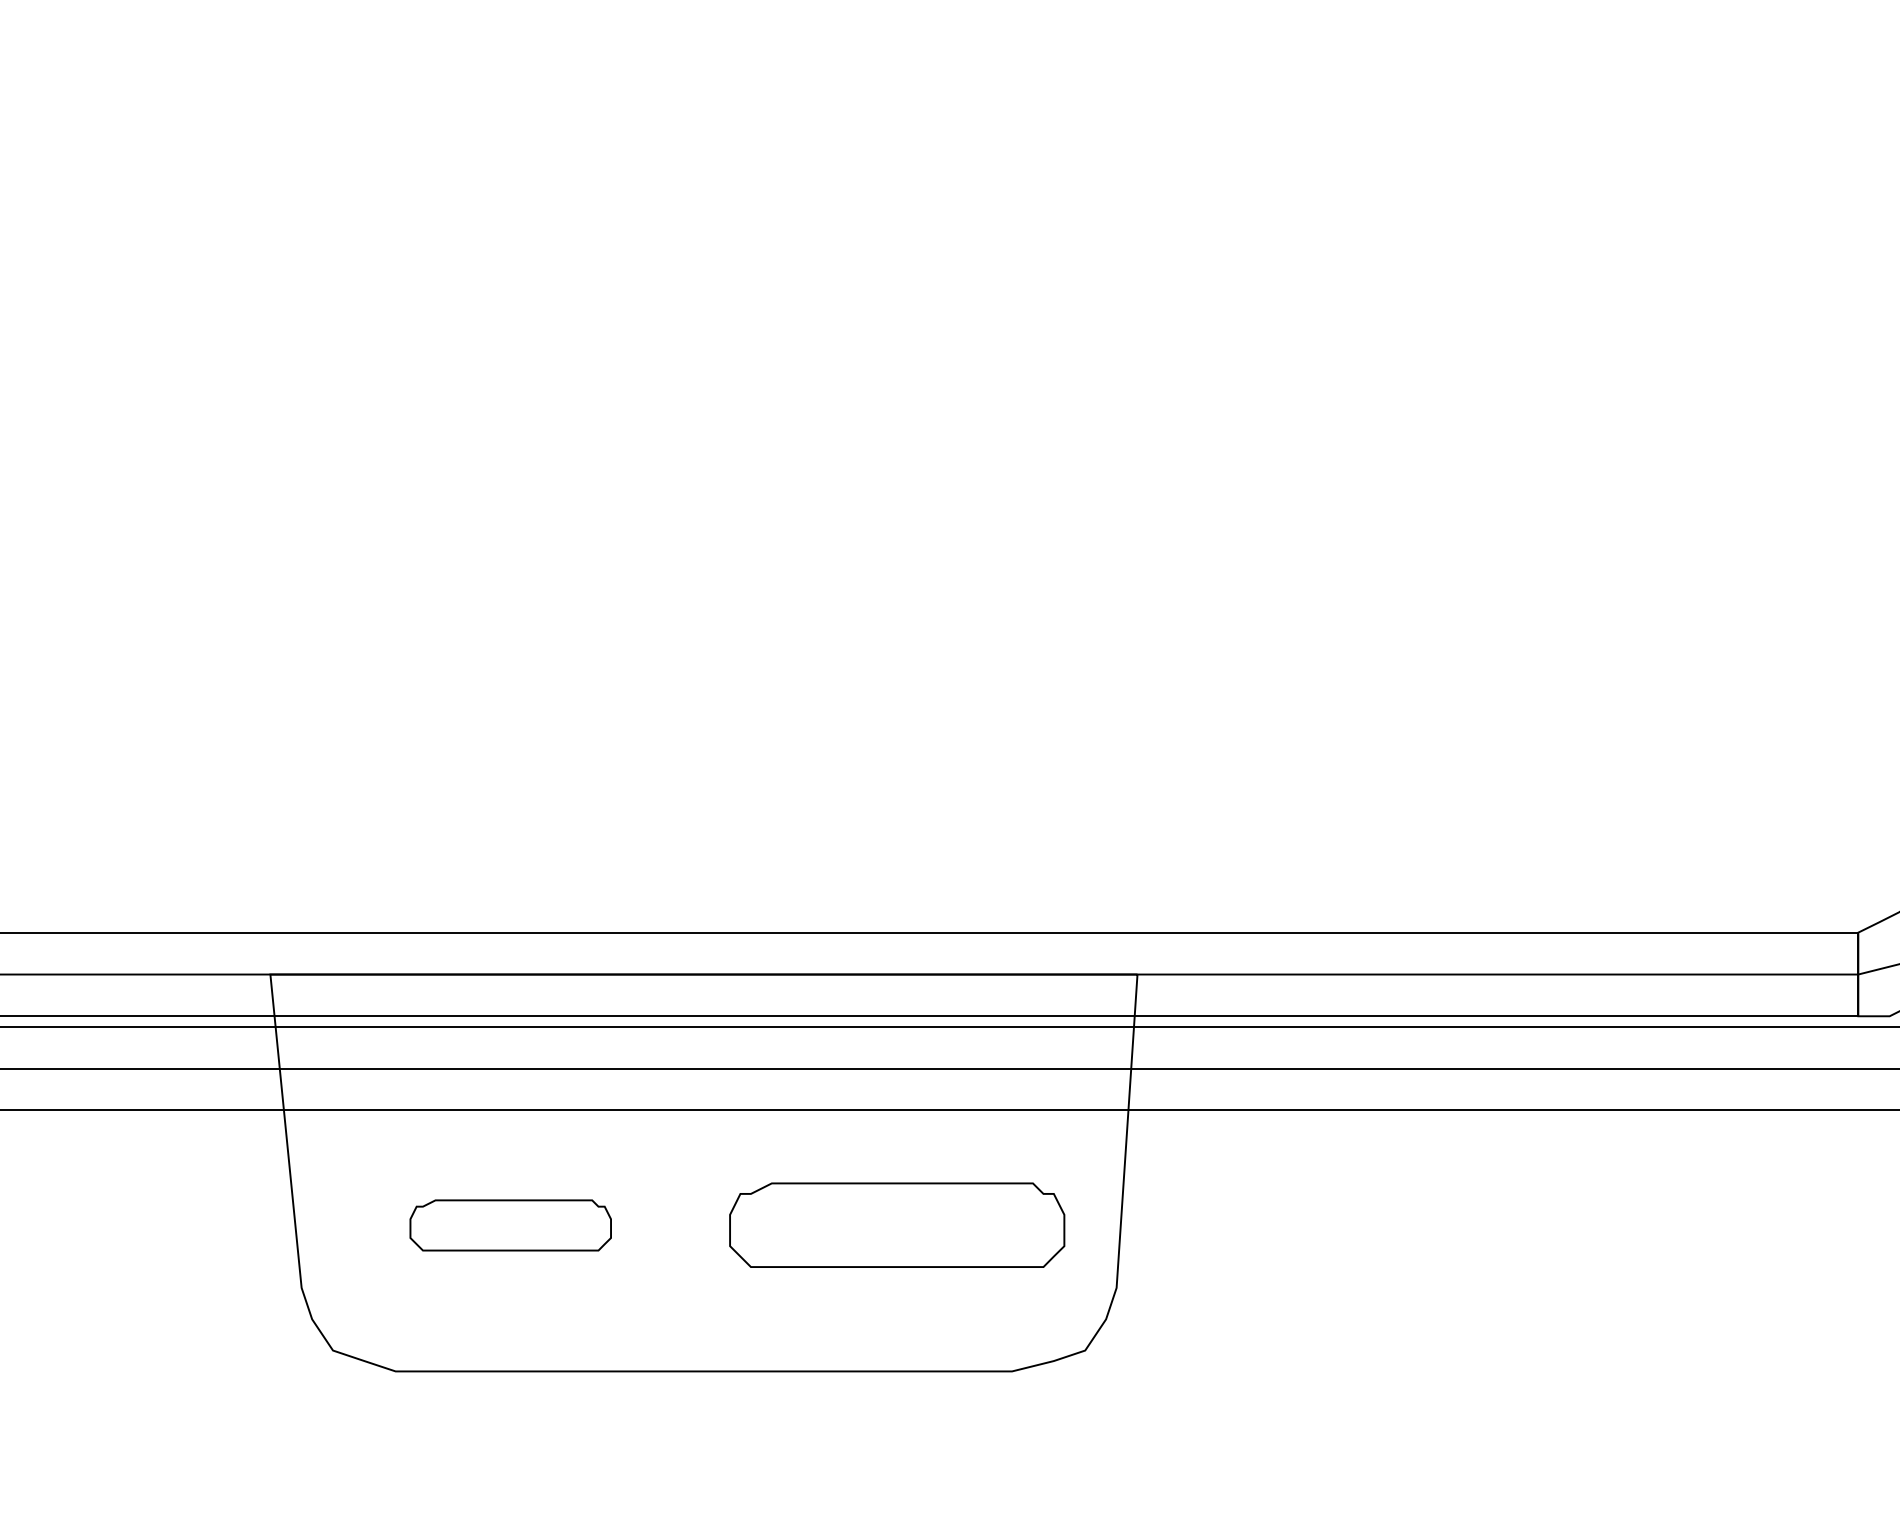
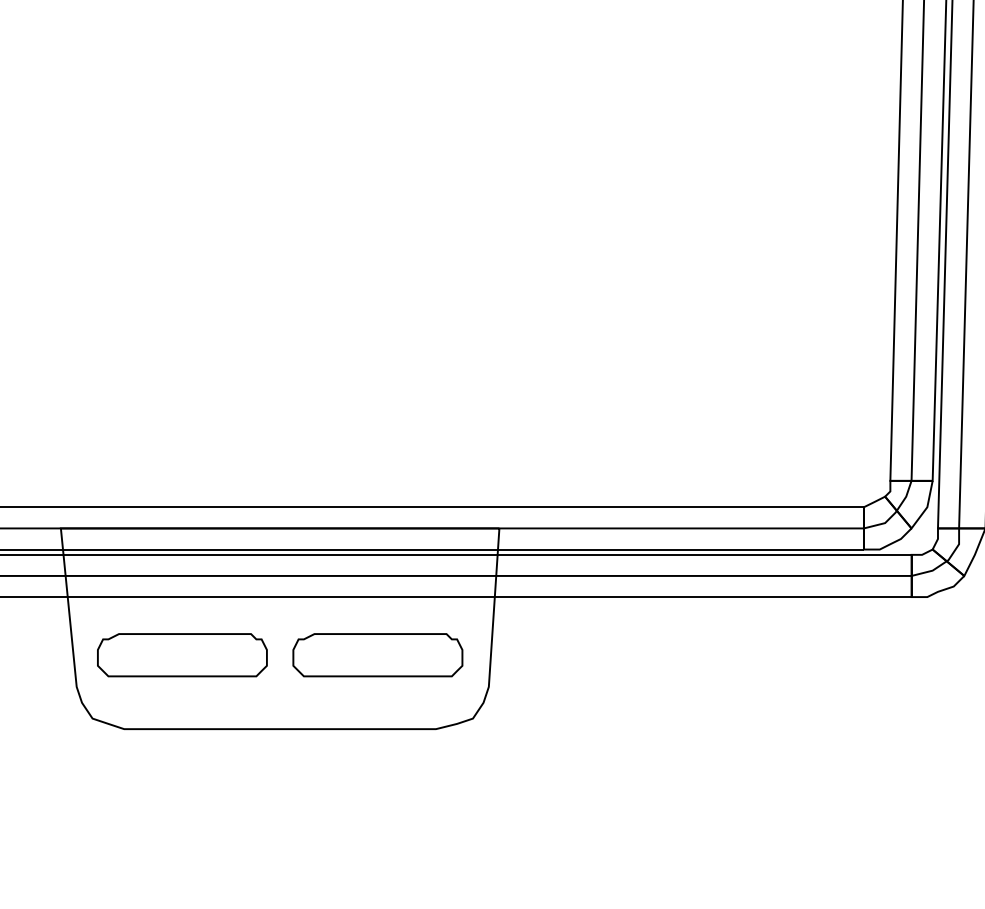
part: (510, 1225) -> (182, 655), size x1.67

